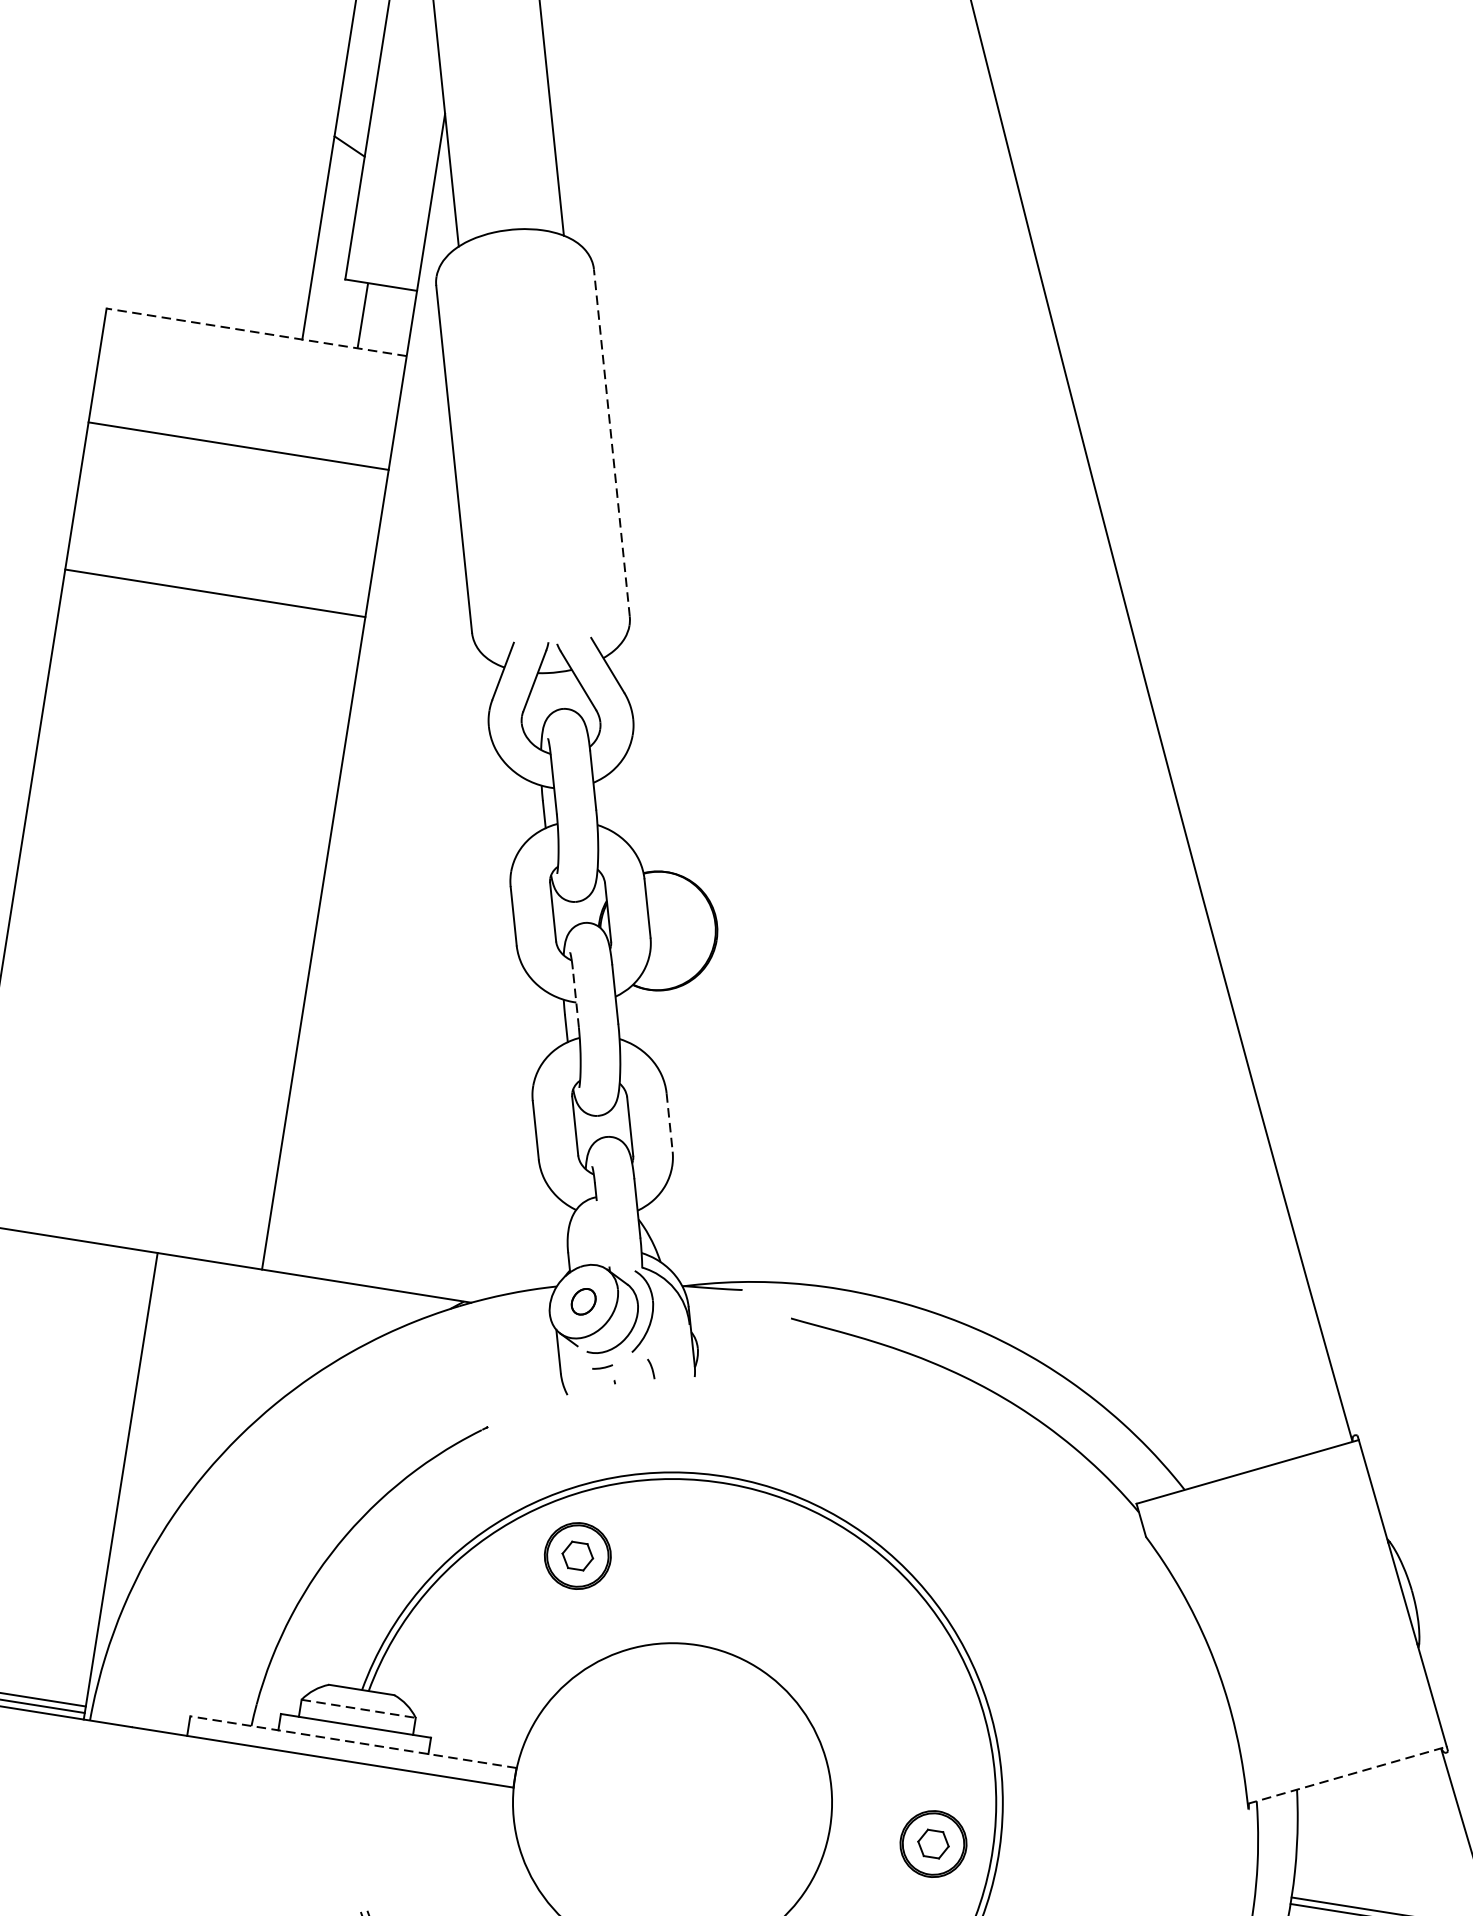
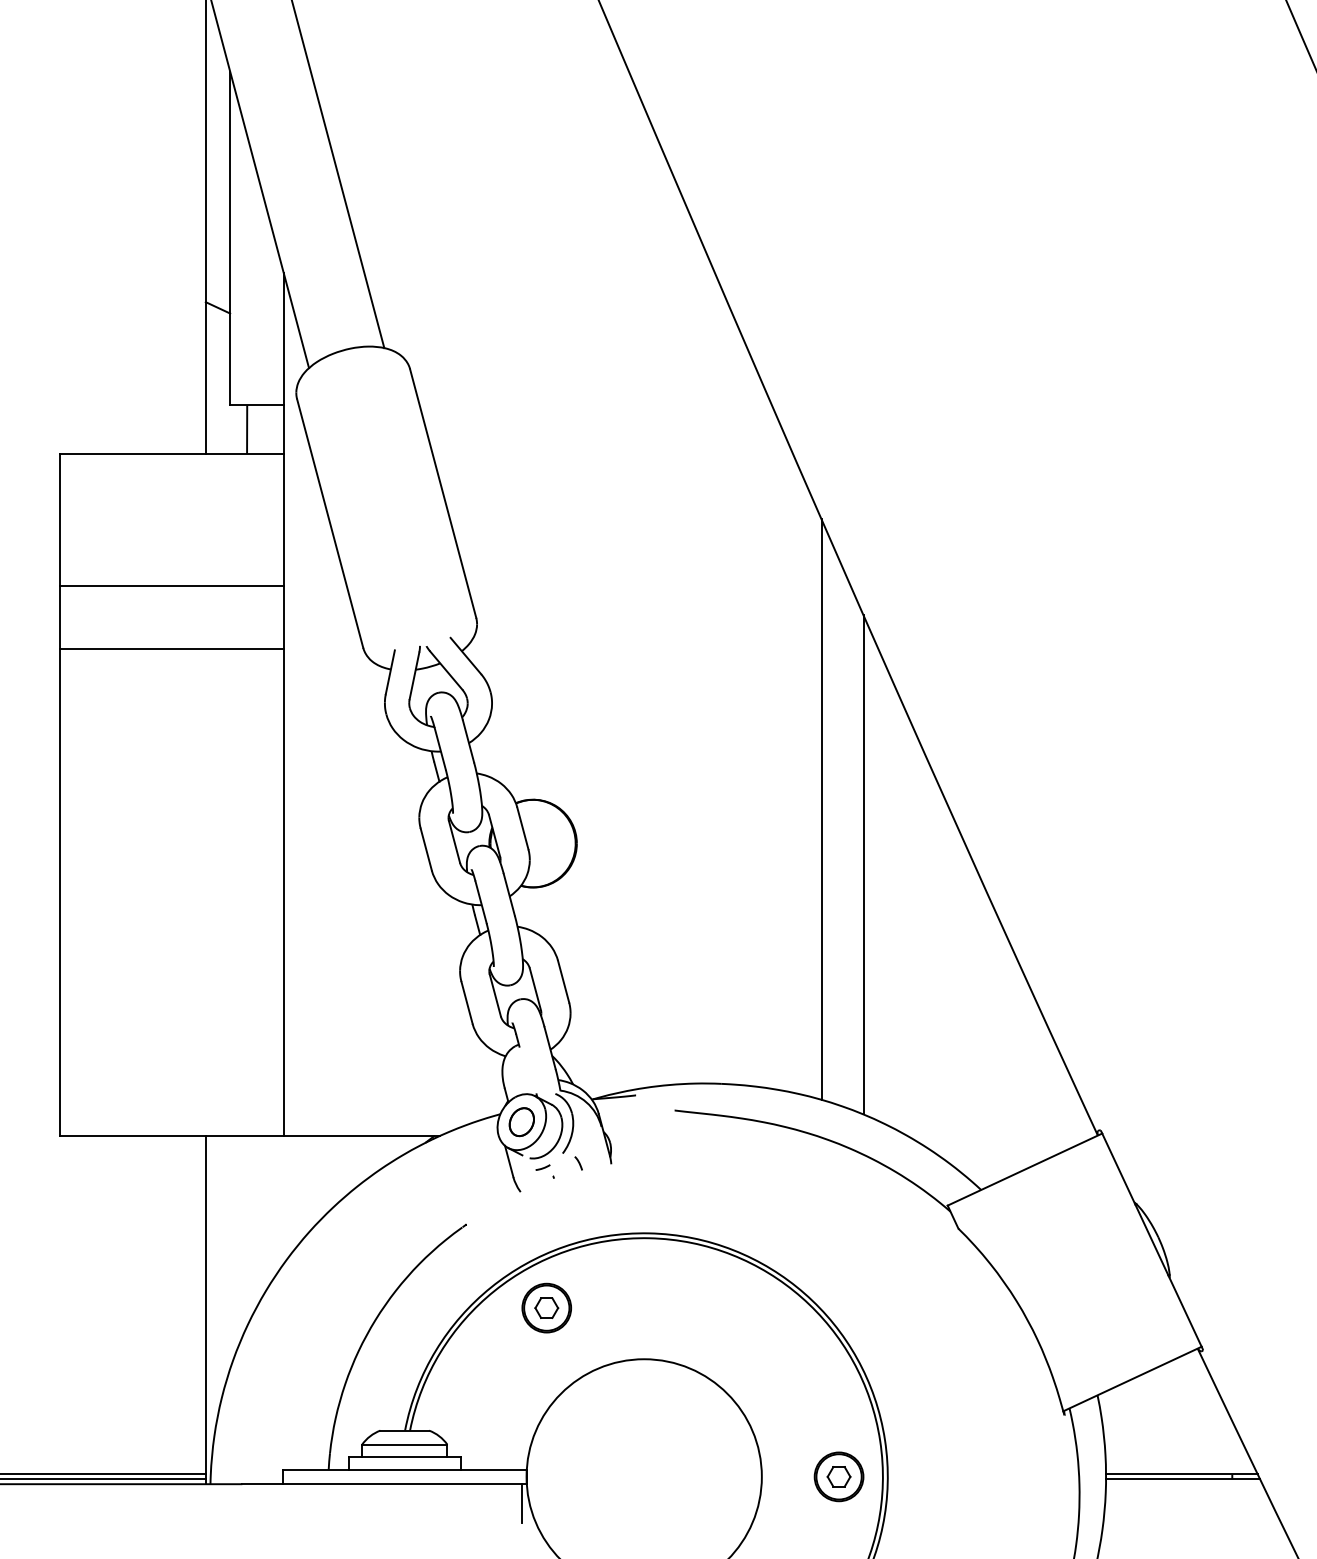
line: (256, 331) -> (171, 453), dashed -> solid
line: (612, 443) -> (443, 493), dashed -> solid
line: (238, 445) -> (171, 585), moved
line: (1051, 946) -> (821, 809), added
line: (576, 998) -> (481, 902), dashed -> solid
line: (1096, 1029) -> (863, 864), added
line: (669, 1122) -> (563, 981), dashed -> solid
part: (583, 1302) -> (521, 1122), size x1.43
line: (358, 1708) -> (404, 1444), dashed -> solid
line: (353, 1742) -> (404, 1469), dashed -> solid
line: (1347, 1774) -> (1132, 1378), dashed -> solid
line: (502, 1812) -> (521, 1503), added

